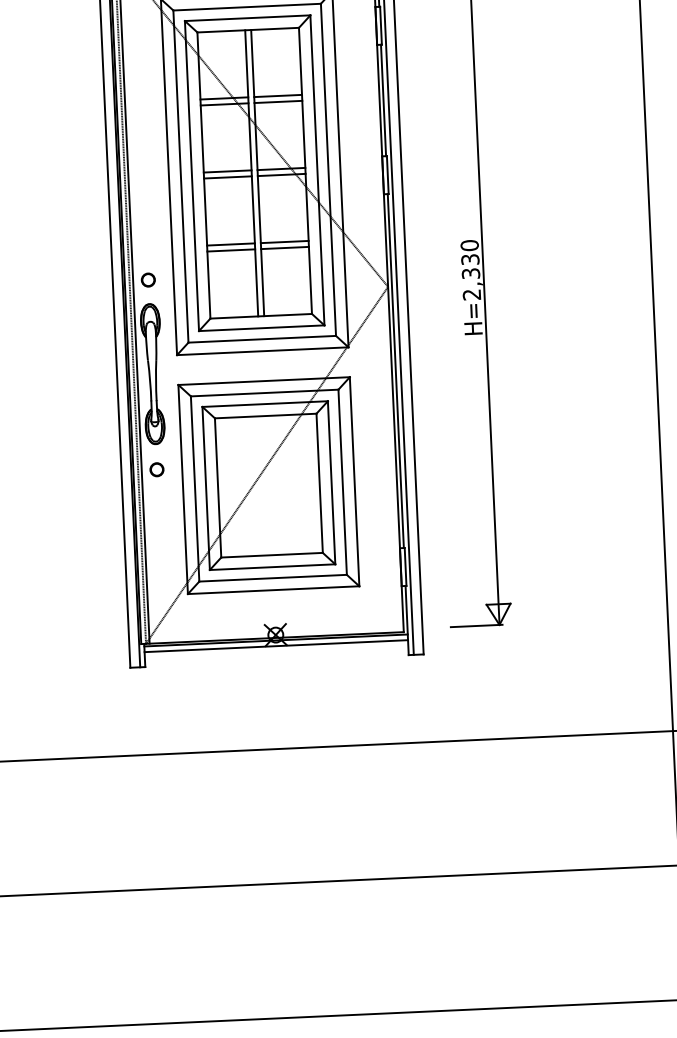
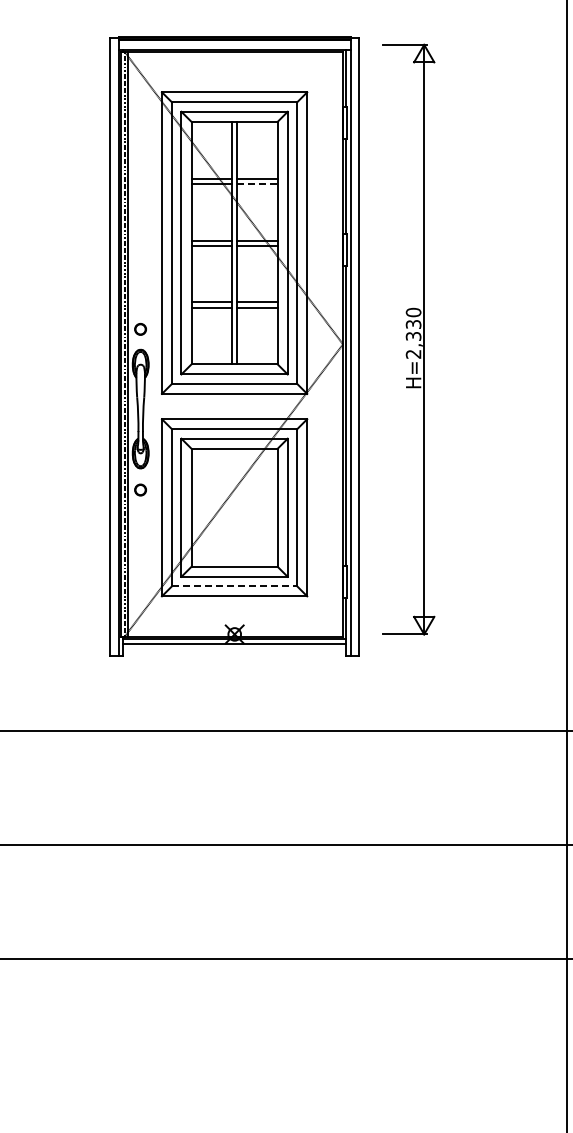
line: (278, 101) -> (257, 183), solid -> dashed
line: (274, 578) -> (235, 586), solid -> dashed

